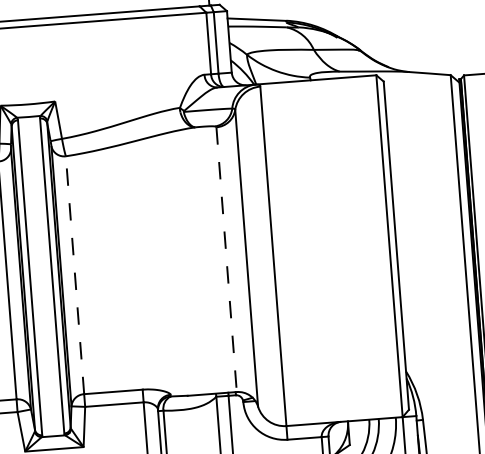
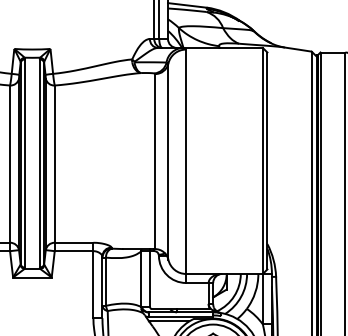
line: (227, 259) -> (155, 161), dashed -> solid
line: (74, 275) -> (54, 164), dashed -> solid

